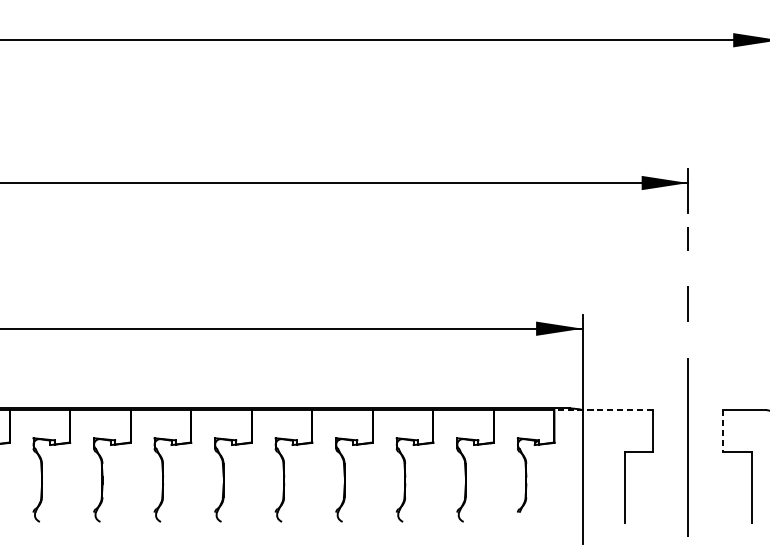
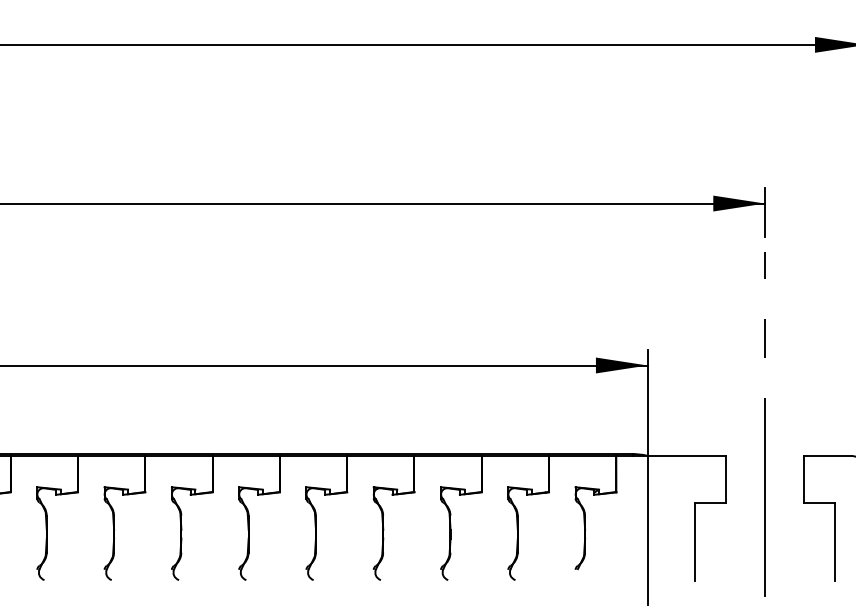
line: (604, 409) -> (671, 455), dashed -> solid
line: (723, 431) -> (804, 479), dashed -> solid

